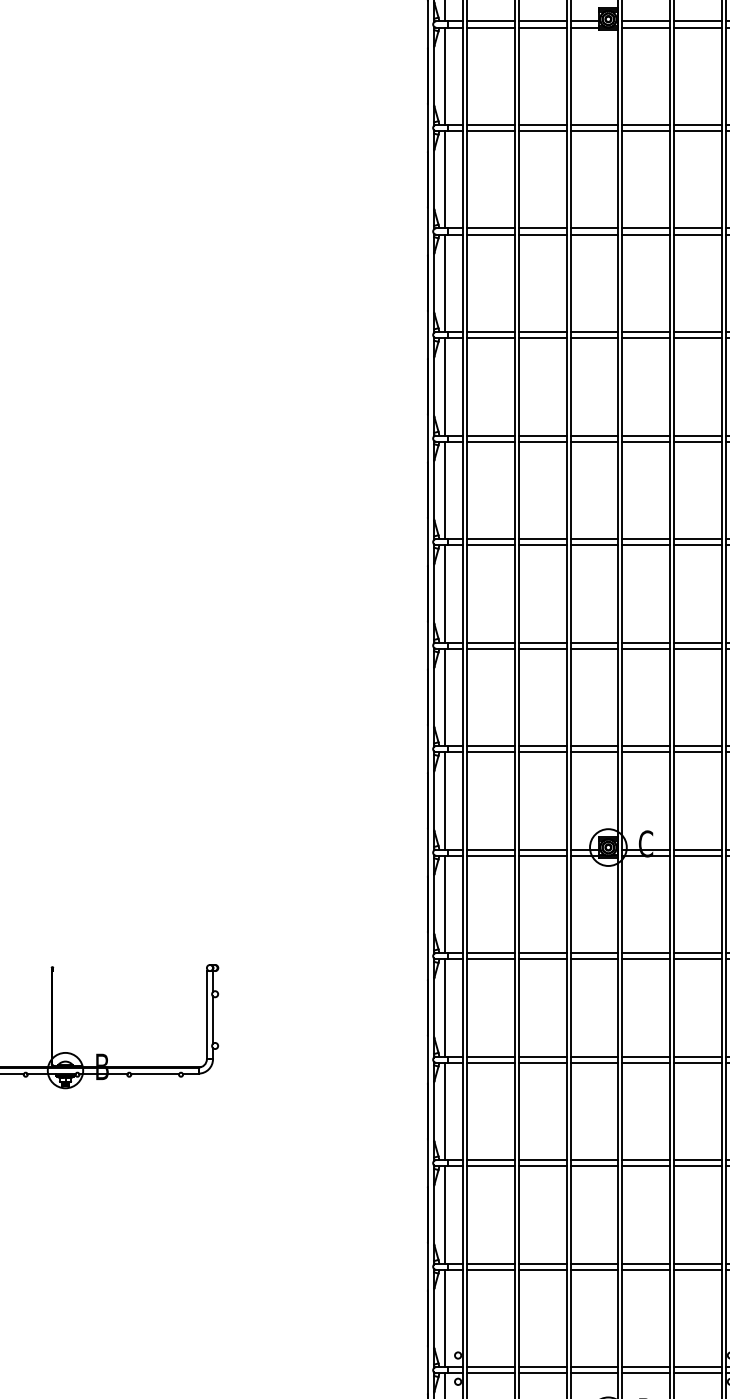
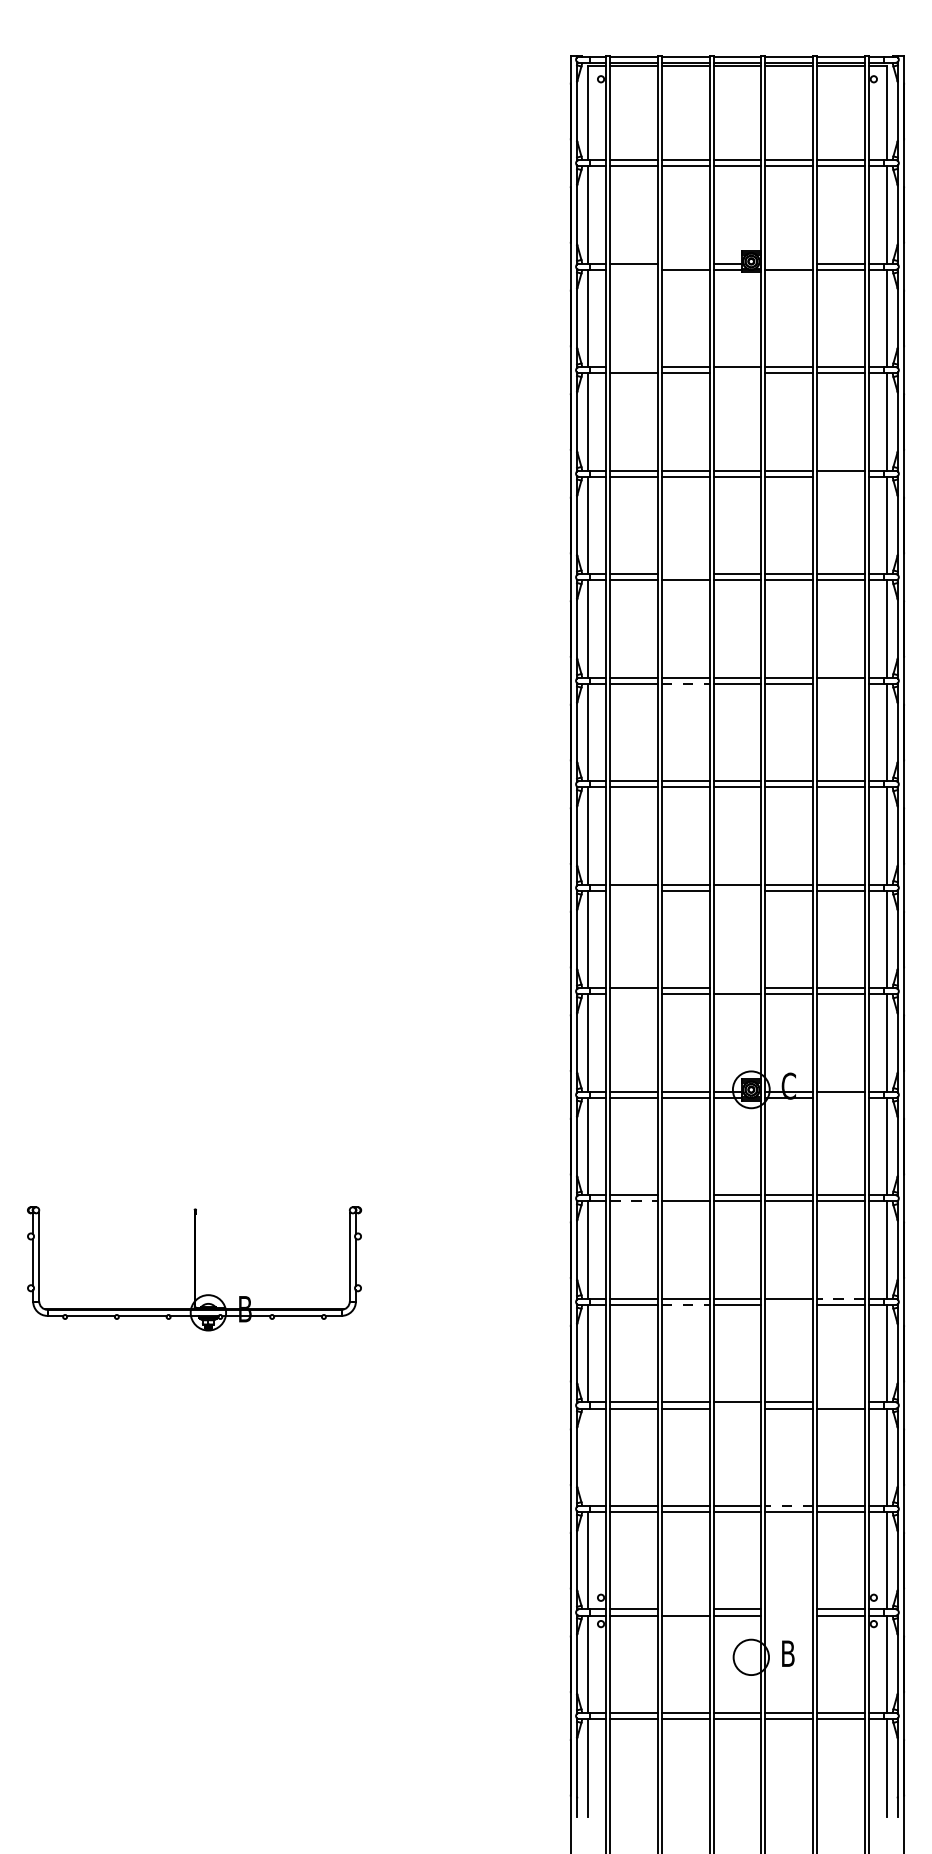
line: (542, 21) -> (685, 263), removed
line: (646, 21) -> (789, 263), removed
line: (490, 27) -> (633, 269), removed
line: (490, 125) -> (633, 367), removed
line: (594, 131) -> (737, 373), removed
line: (697, 234) -> (840, 476), removed
line: (542, 332) -> (685, 574), removed
line: (542, 441) -> (685, 683), solid -> dashed
line: (697, 441) -> (840, 683), removed
line: (490, 648) -> (633, 890), removed
line: (594, 648) -> (737, 890), removed
line: (594, 746) -> (737, 988), removed
line: (490, 752) -> (633, 994), removed
line: (697, 855) -> (840, 1097), removed
line: (542, 953) -> (685, 1195), removed
line: (490, 959) -> (633, 1201), solid -> dashed
line: (697, 1056) -> (840, 1298), solid -> dashed
line: (542, 1063) -> (685, 1305), solid -> dashed
line: (646, 1063) -> (789, 1305), removed
line: (697, 1160) -> (840, 1402), removed
line: (594, 1166) -> (737, 1408), removed
line: (444, 1214) -> (587, 1456), removed
line: (646, 1263) -> (789, 1505), solid -> dashed
line: (542, 1367) -> (685, 1609), removed
line: (646, 1367) -> (789, 1609), removed
line: (646, 1373) -> (789, 1615), removed

